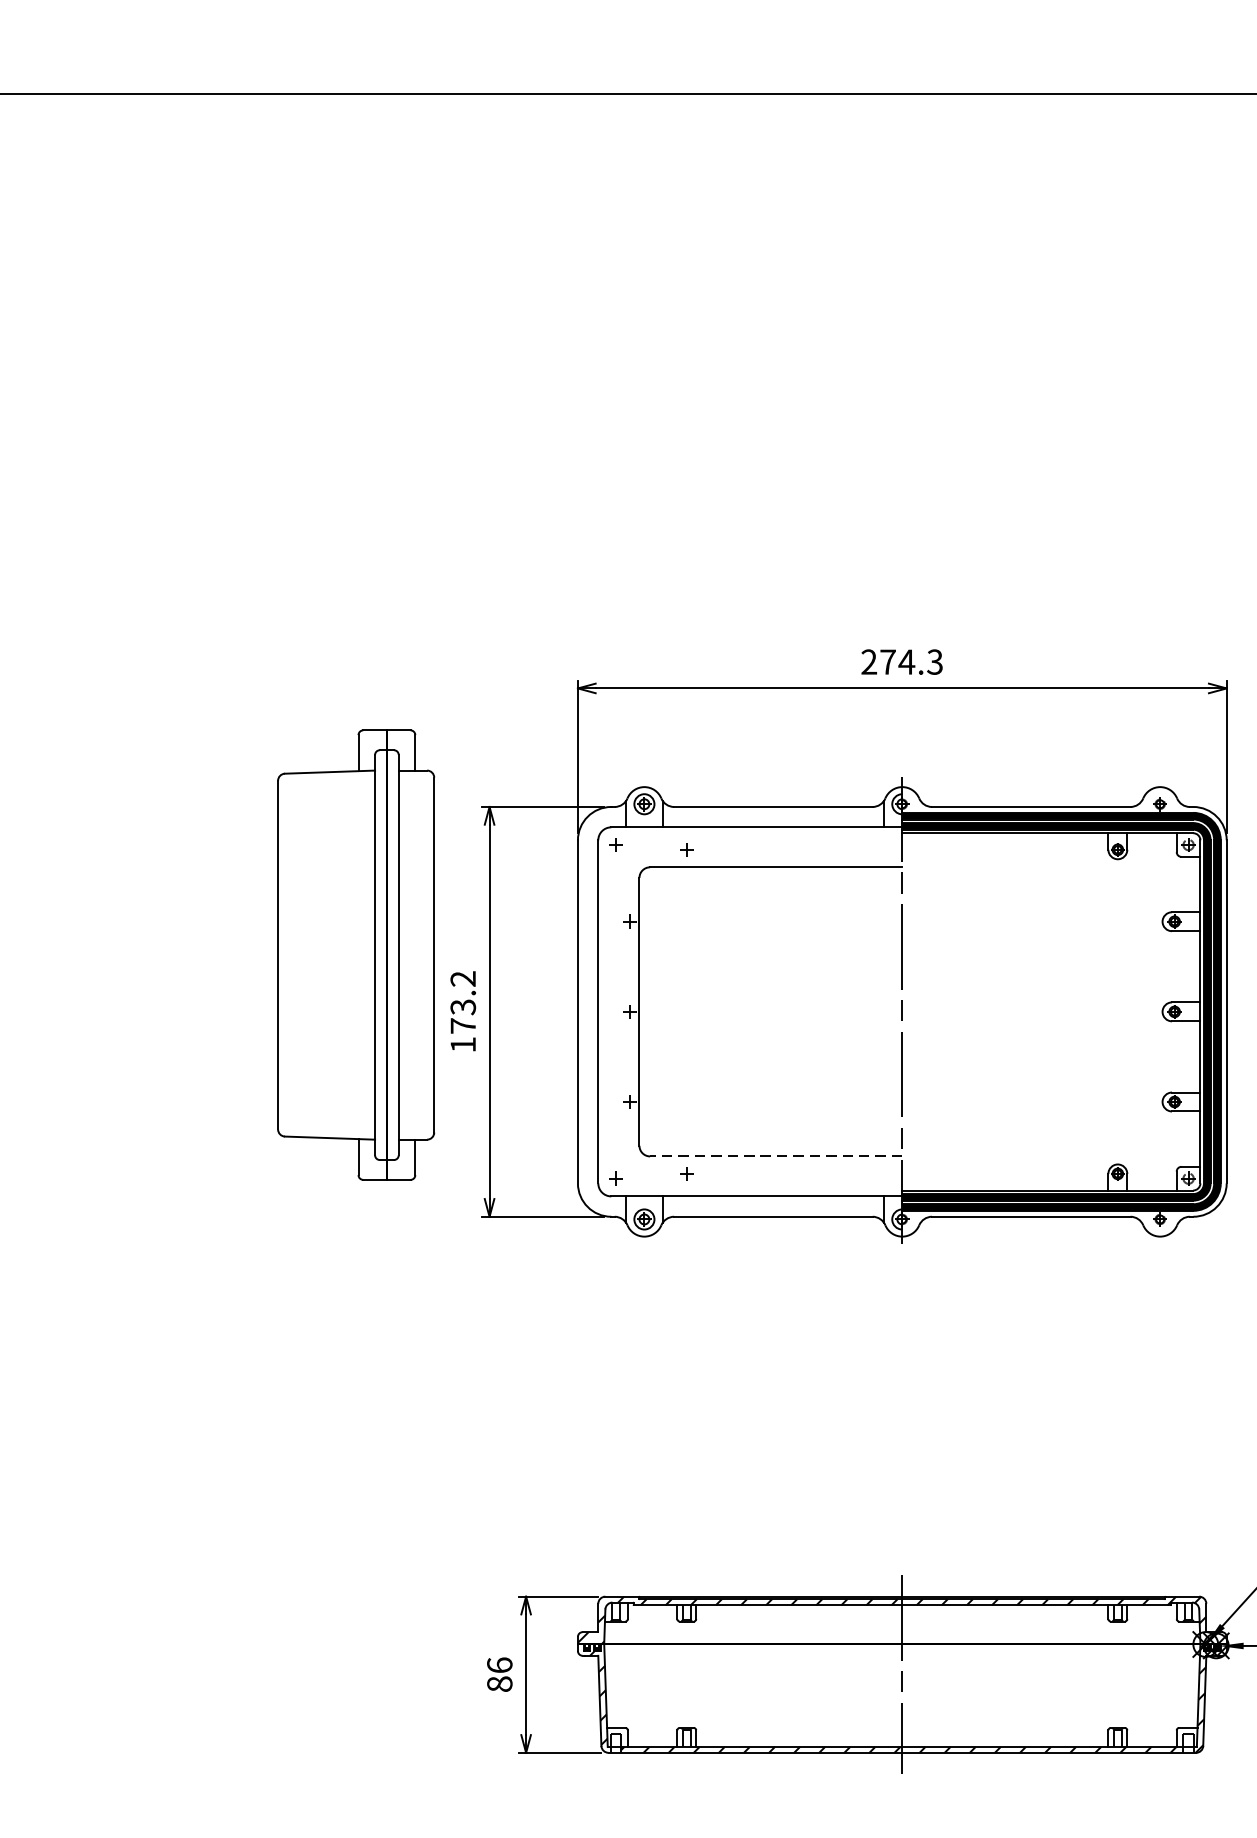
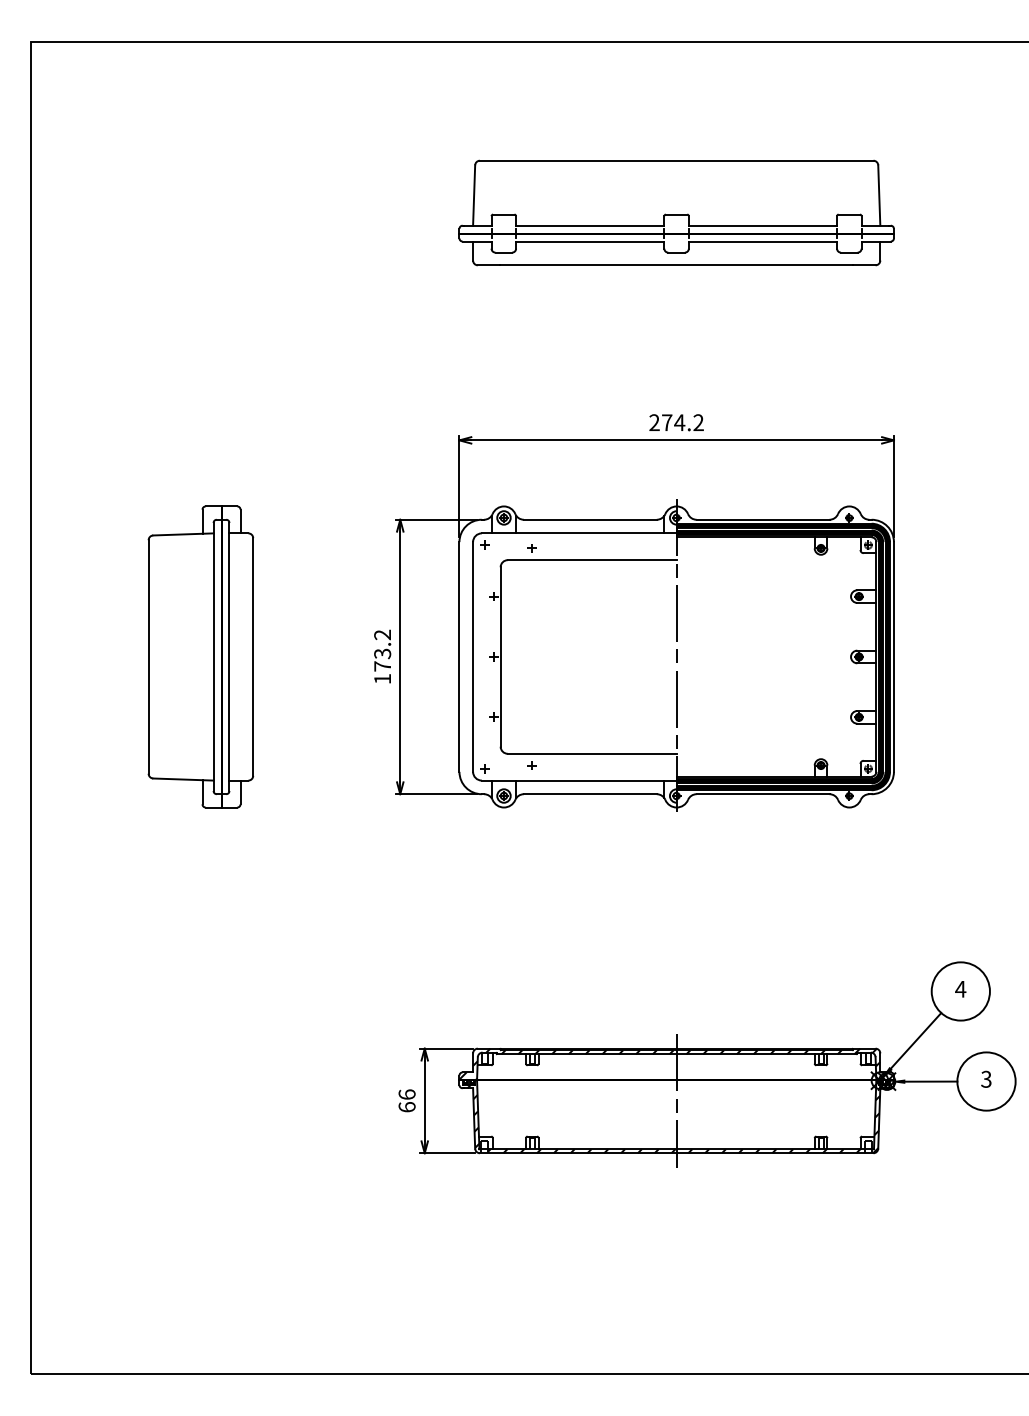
part: (902, 348) -> (676, 212), added
text: (934, 661) -> (698, 422), 274.3 -> 274.2
part: (355, 954) -> (200, 656), moved
line: (775, 1155) -> (591, 753), dashed -> solid
text: (498, 1684) -> (406, 1107), 86 -> 66

